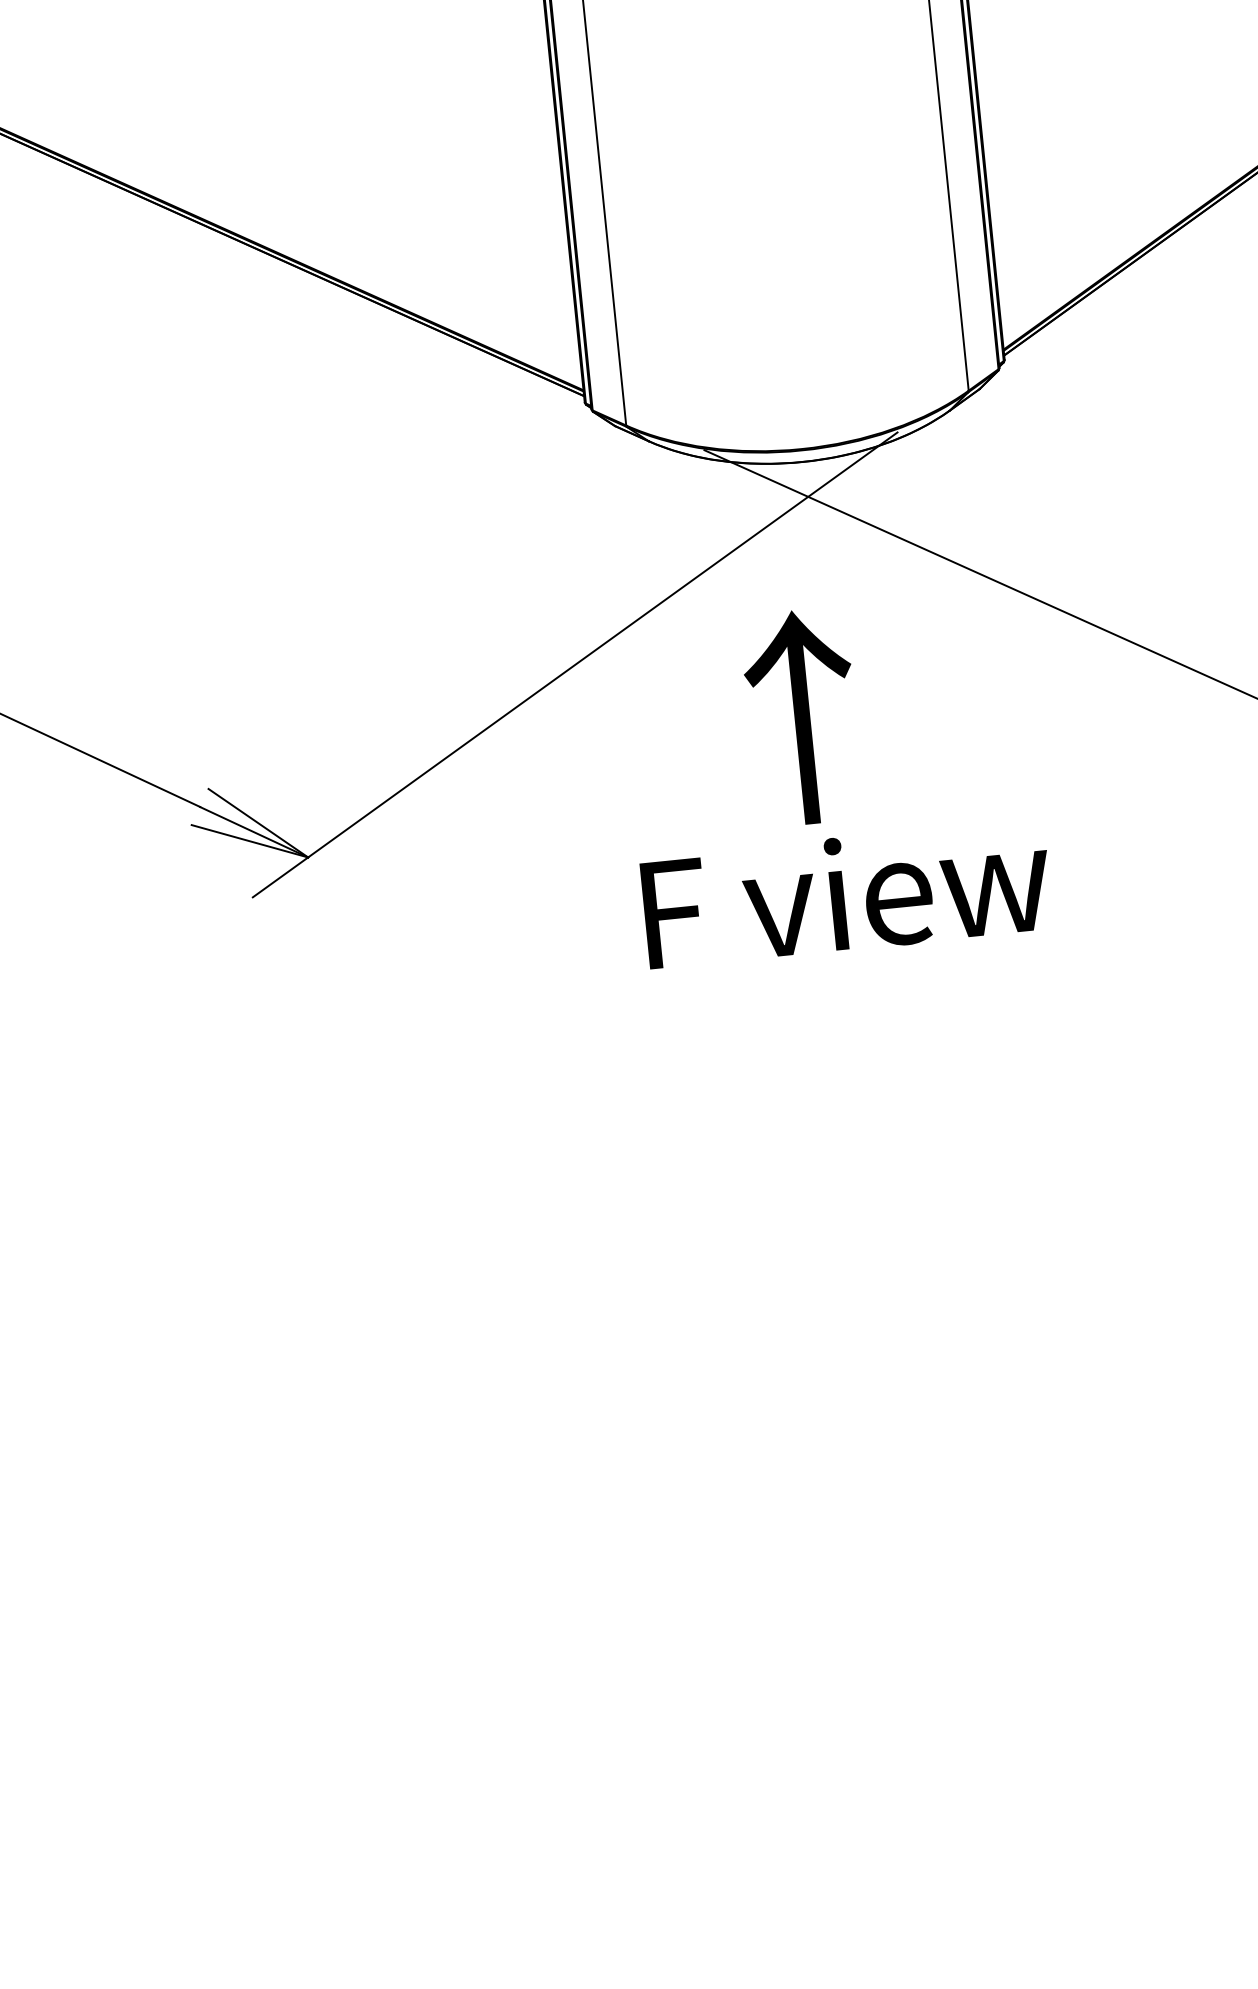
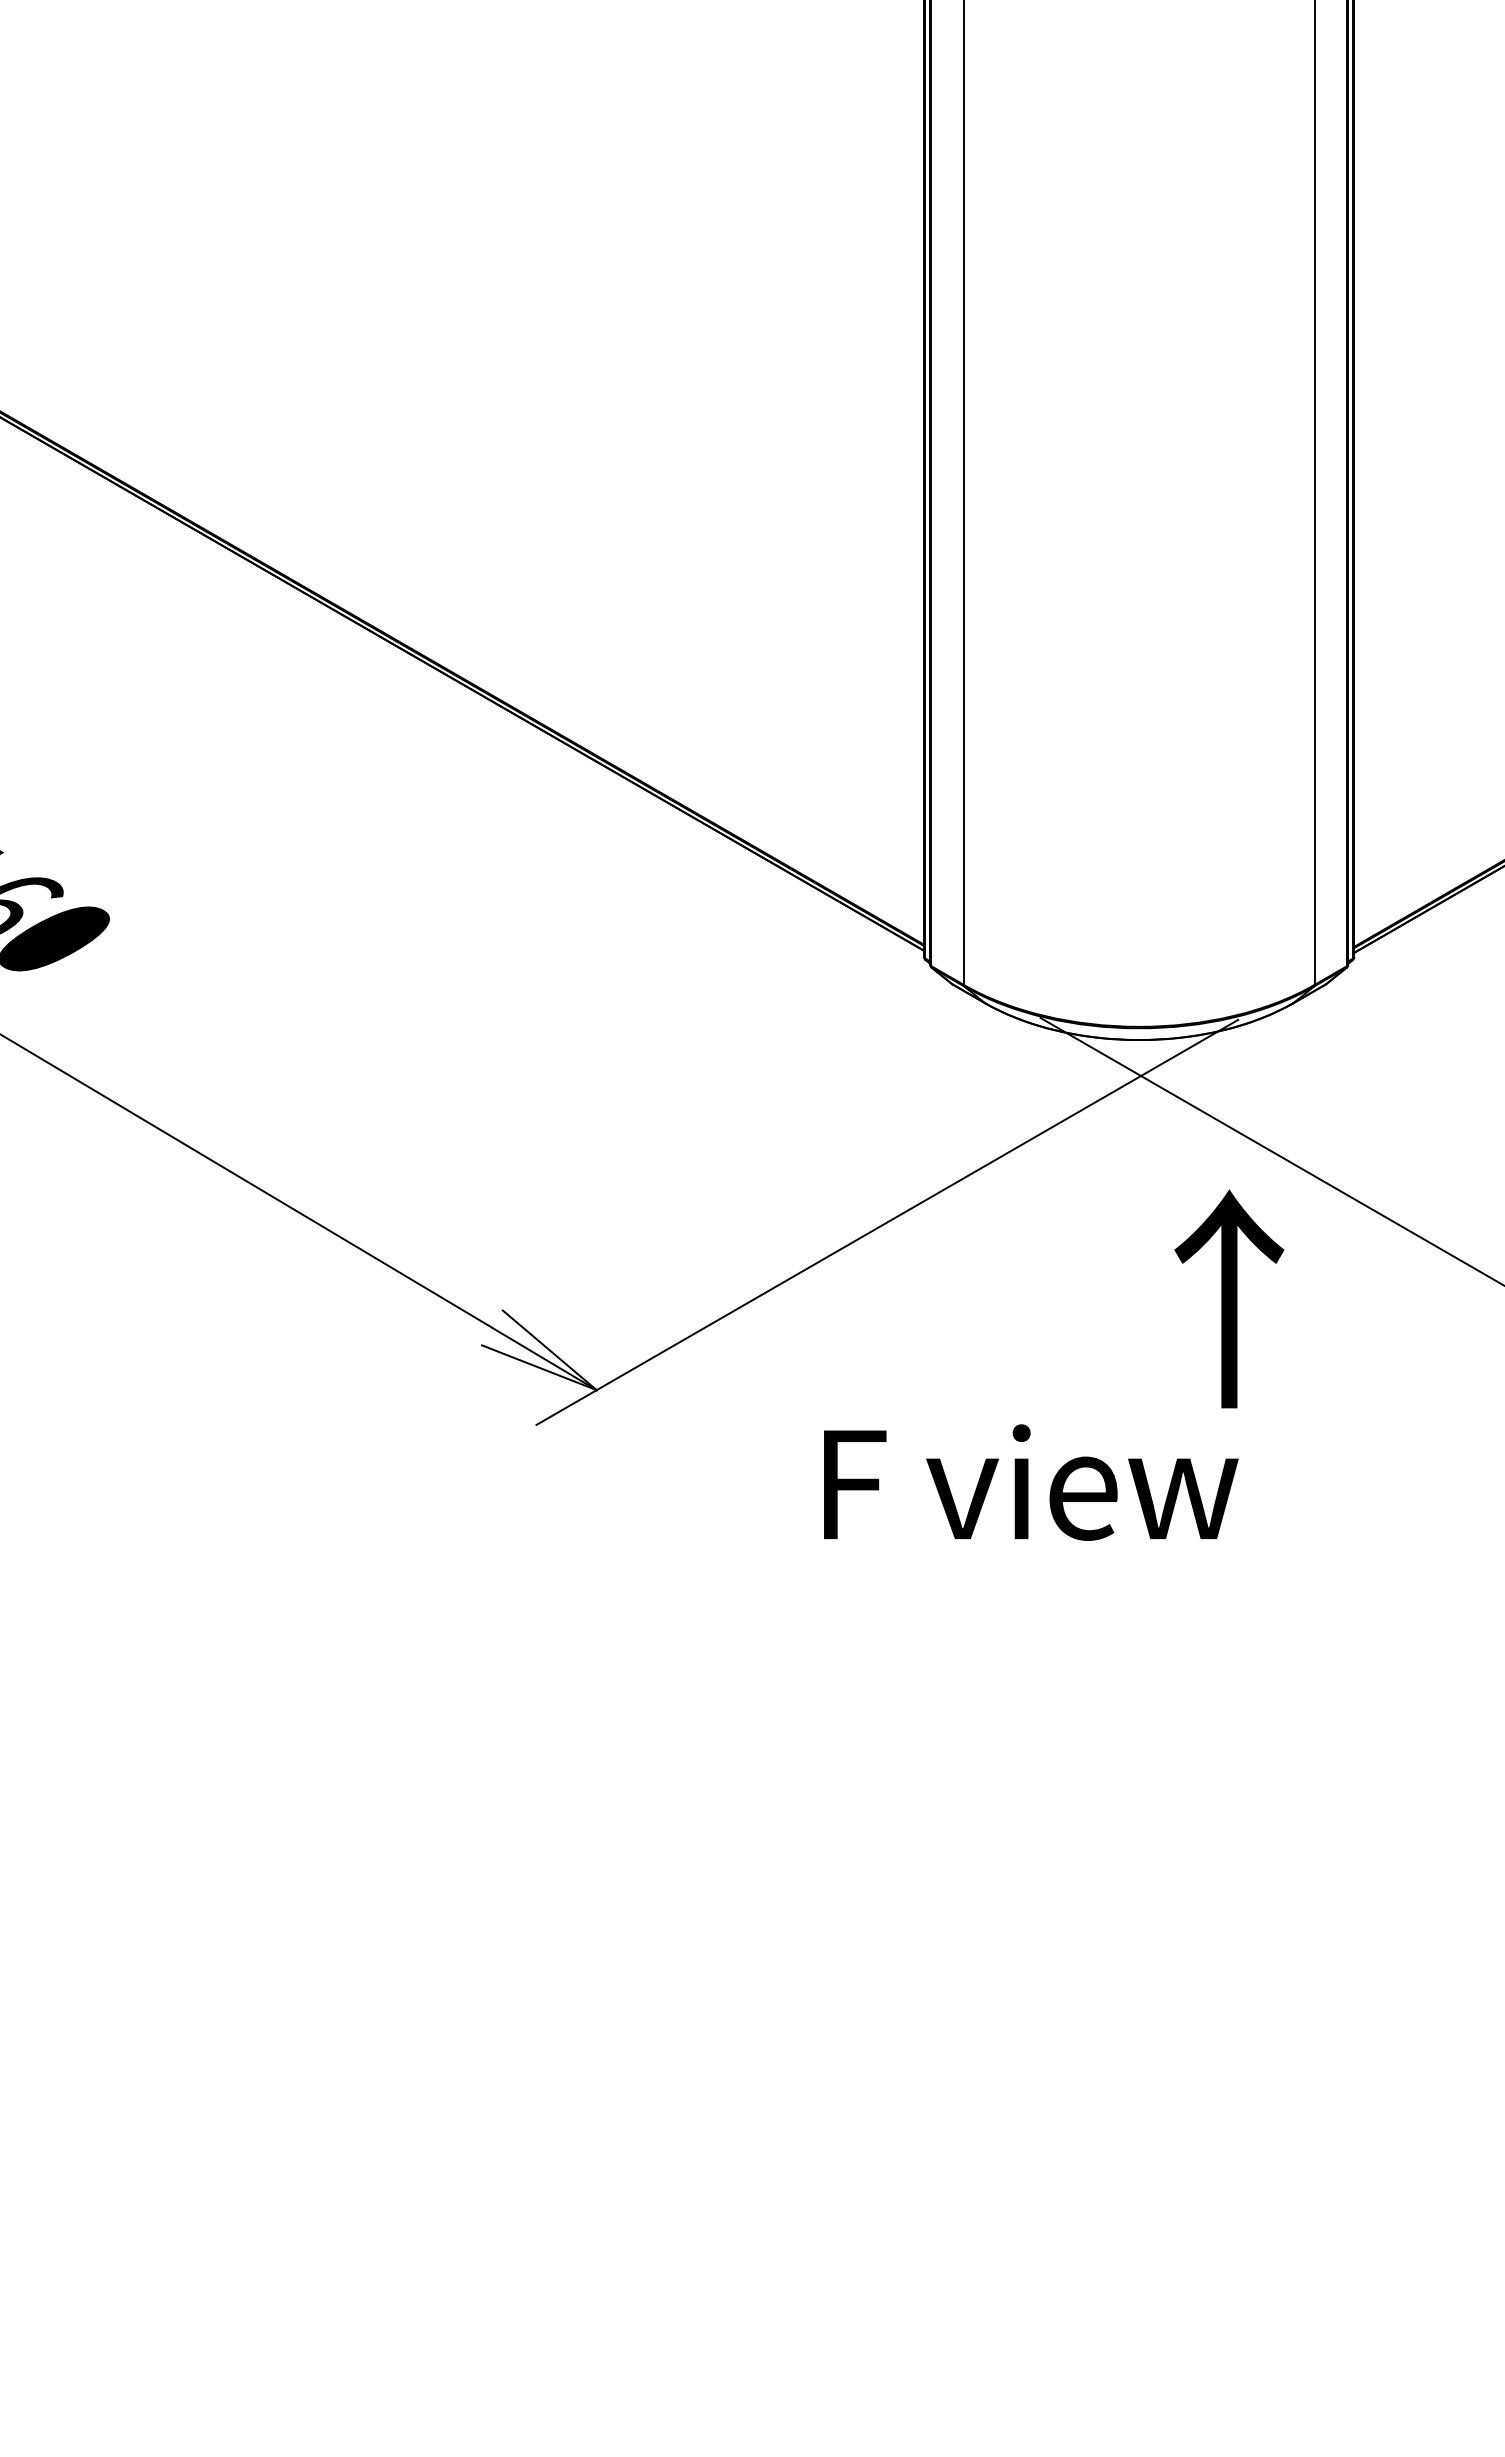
text: (802, 716) -> (1229, 1298), moved
text: (847, 893) -> (1031, 1482), moved

